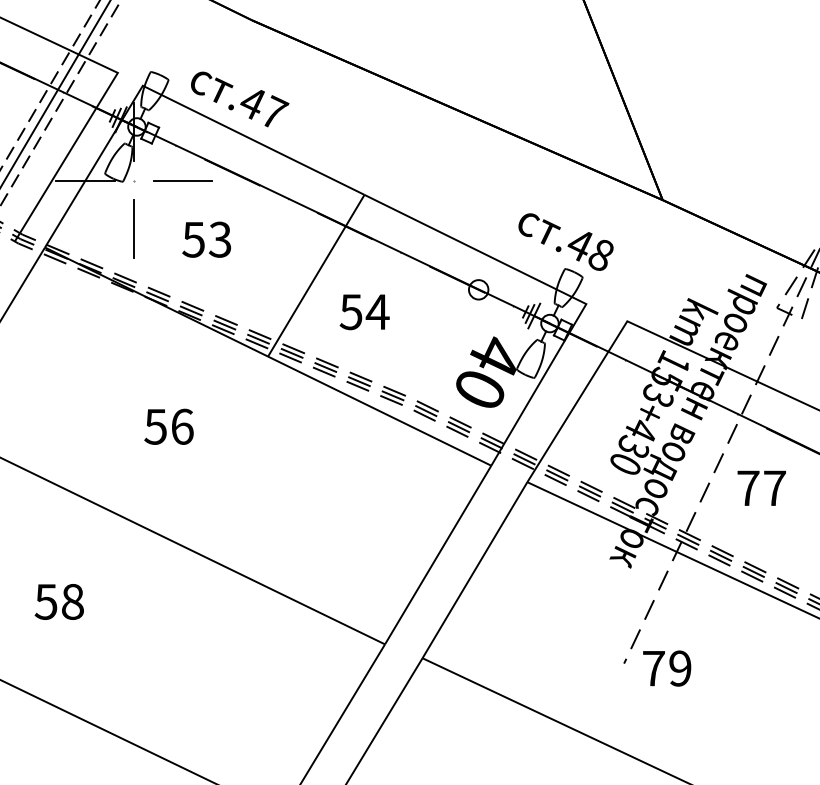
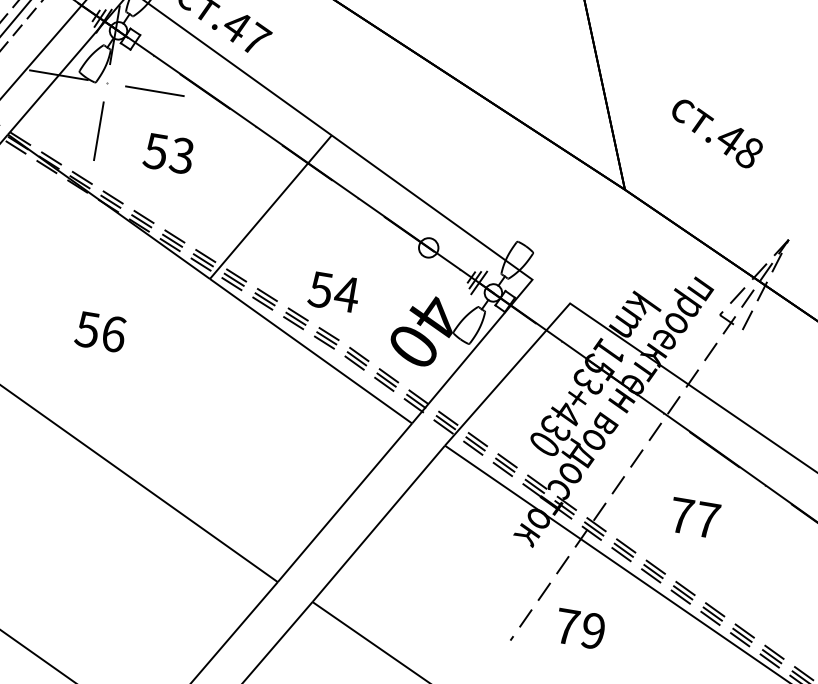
text: (565, 241) -> (716, 133), moved
text: (364, 312) -> (333, 292), moved
text: (761, 487) -> (694, 517), moved
text: (667, 668) -> (580, 628), moved

